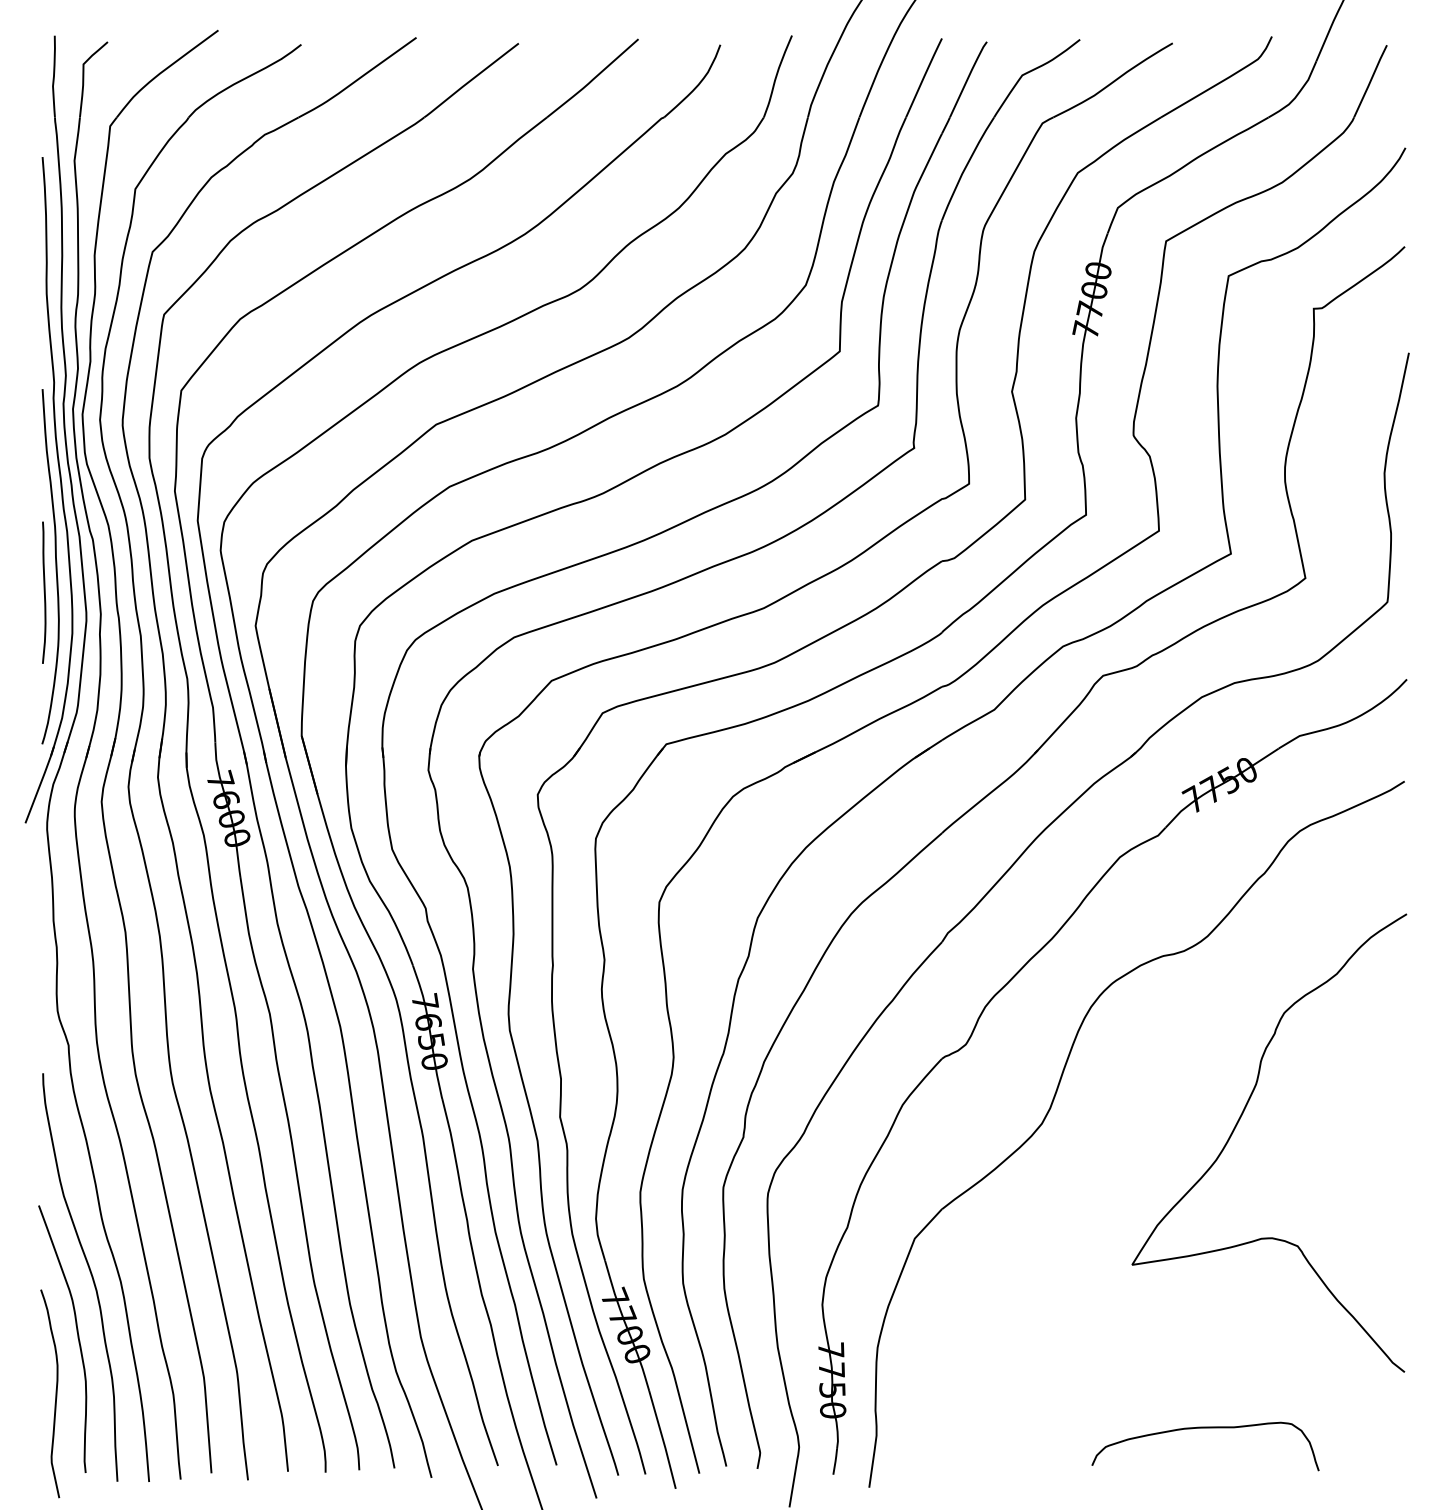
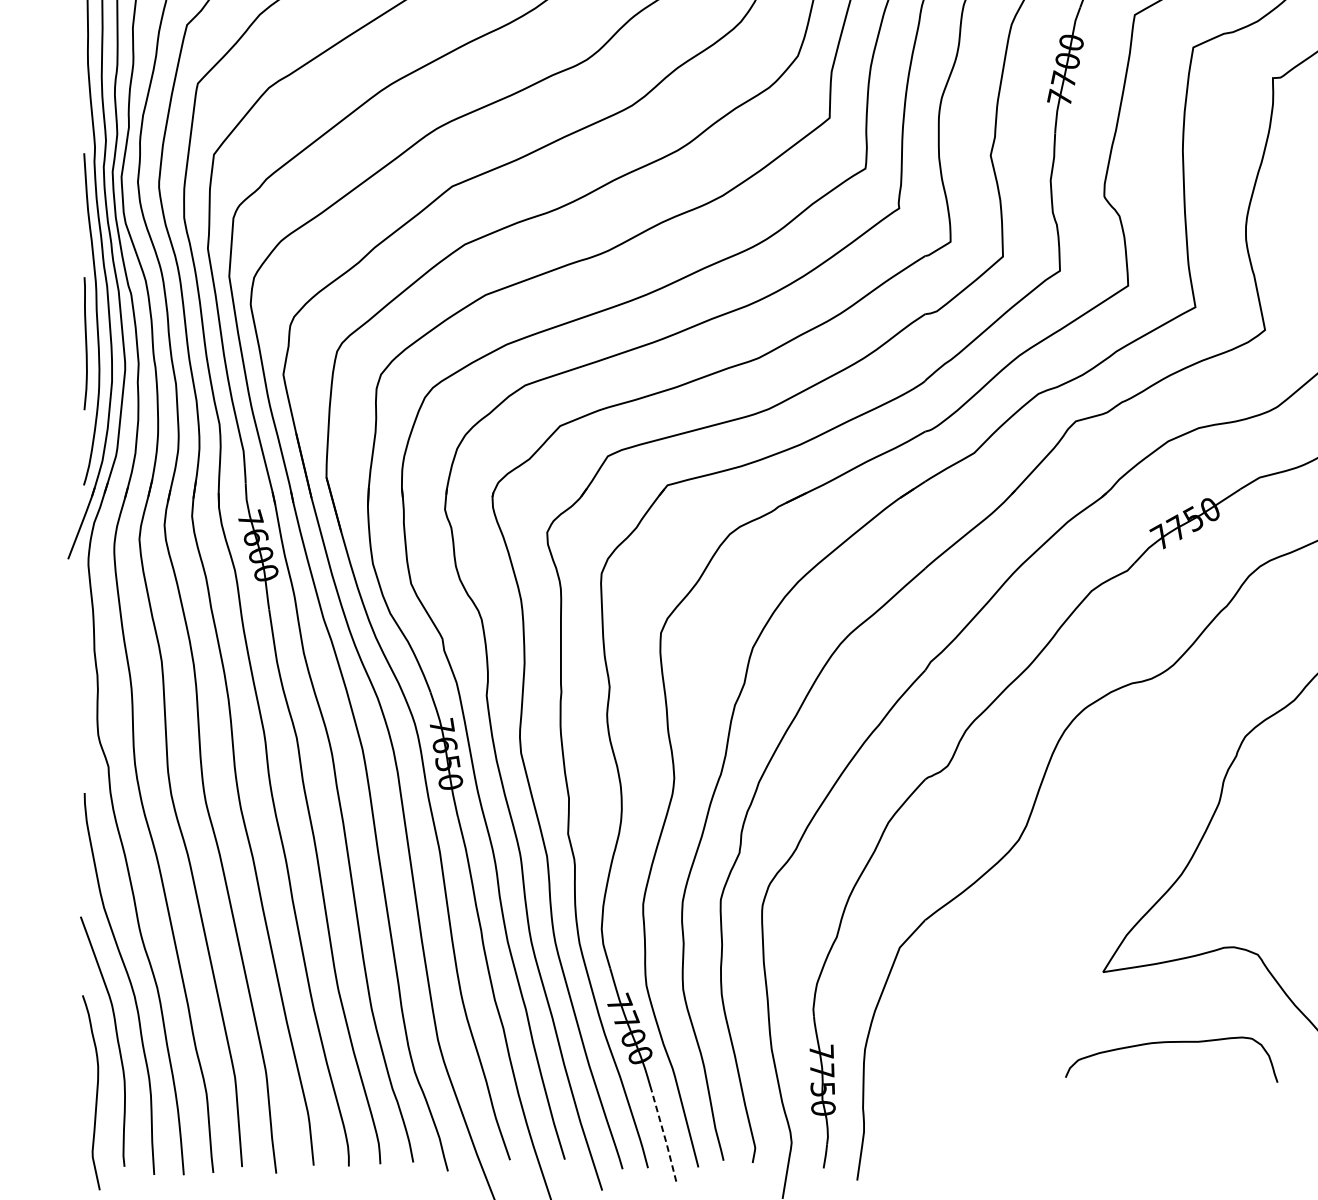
curve: (1205, 1428) -> (1171, 1042), moved
line: (663, 1439) -> (664, 1135), solid -> dashed

